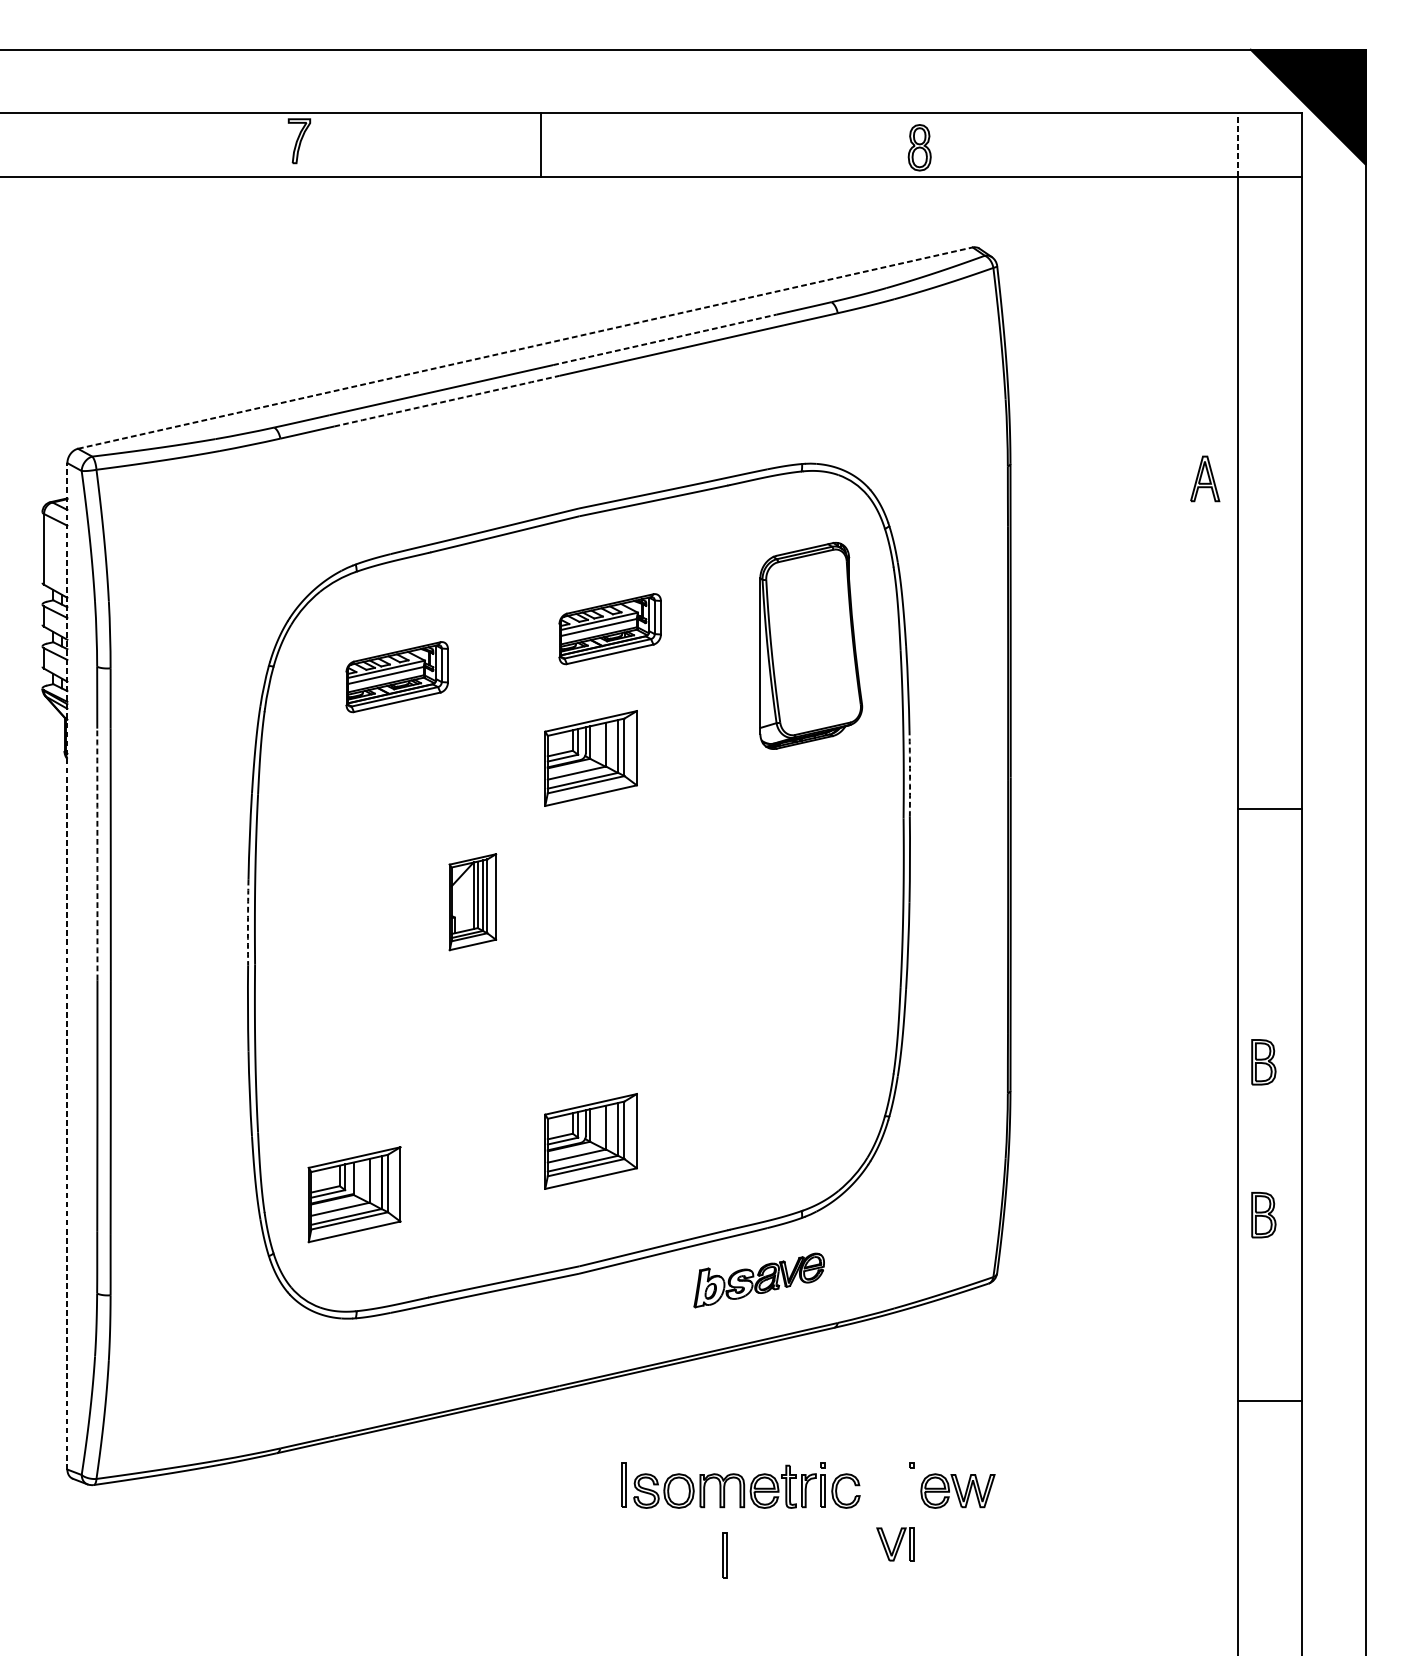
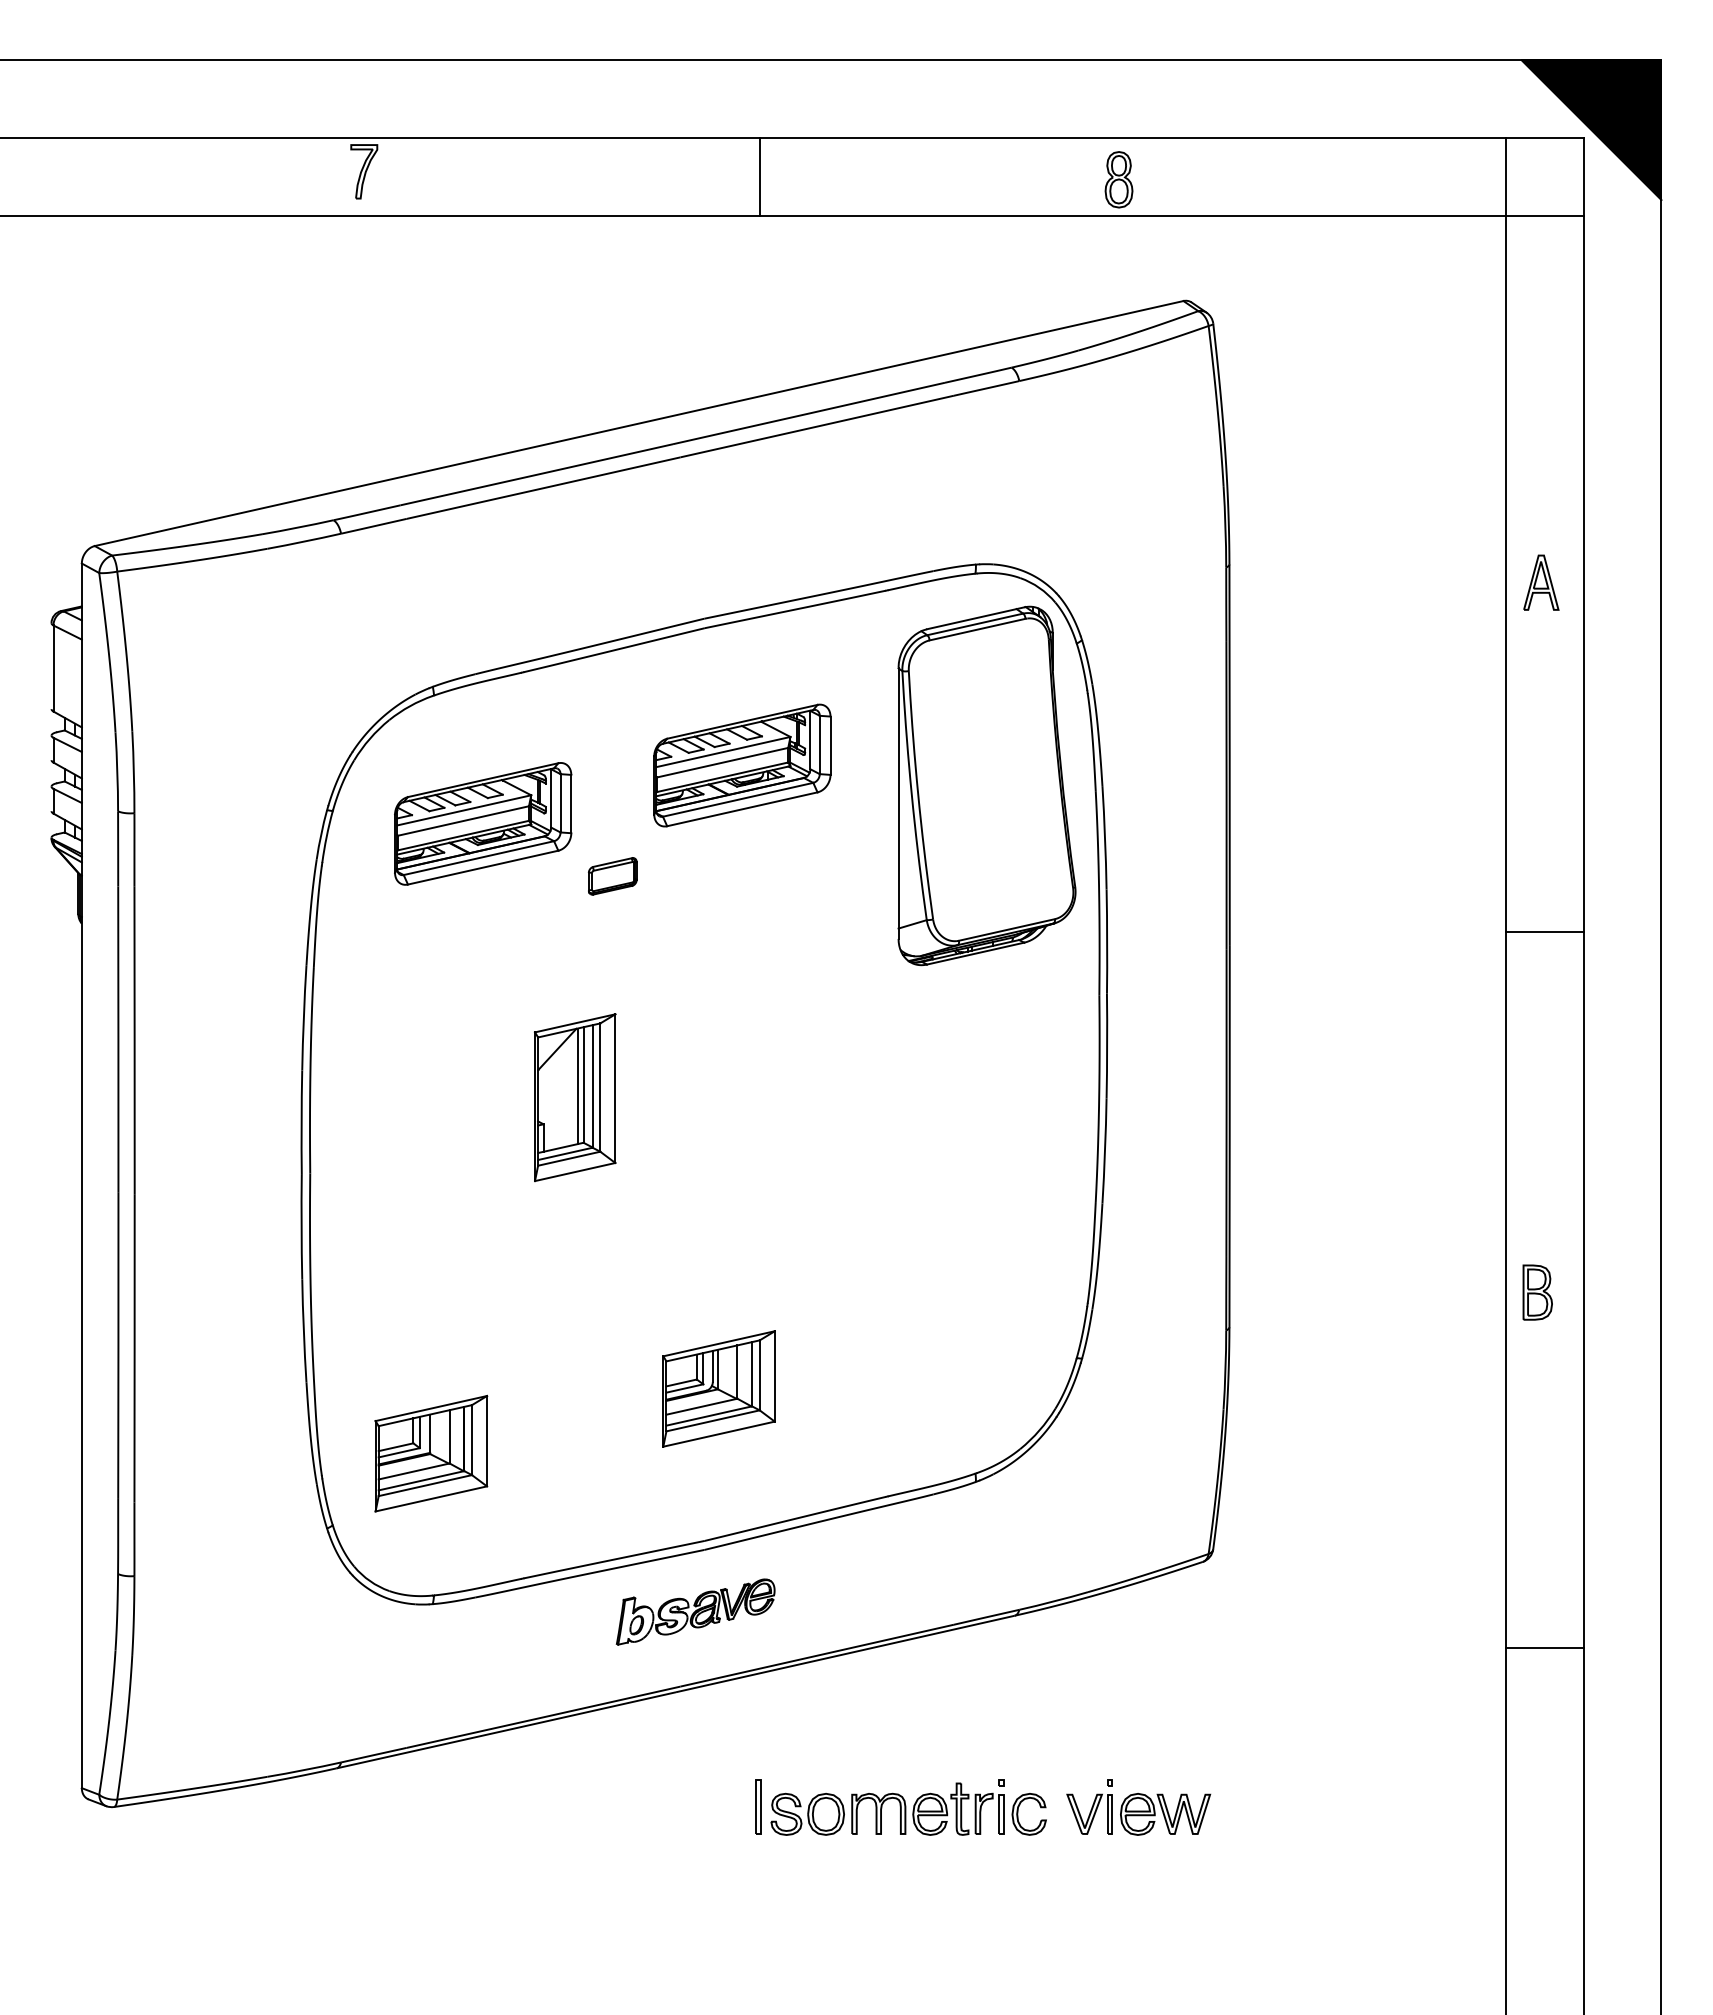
line: (541, 145) -> (759, 176), moved
line: (1238, 145) -> (1506, 176), dashed -> solid
arc: (665, 339) -> (809, 413), dashed -> solid
line: (525, 348) -> (639, 423), dashed -> solid
arc: (446, 401) -> (543, 488), dashed -> solid
part: (1205, 478) -> (1541, 582), moved
part: (610, 629) -> (742, 765), size x1.43
part: (810, 645) -> (986, 785), size x1.43
part: (397, 676) -> (483, 823), size x1.43
part: (503, 720) -> (612, 876), added
part: (590, 758) -> (718, 922), removed
arc: (910, 773) -> (1107, 941), dashed -> solid
line: (1269, 808) -> (1544, 931), moved
arc: (97, 854) -> (118, 1039), dashed -> solid
part: (473, 901) -> (575, 1097), size x1.43
arc: (247, 922) -> (301, 1122), dashed -> solid
line: (67, 966) -> (81, 1175), dashed -> solid
part: (1263, 1215) -> (1537, 1478), removed
part: (759, 1279) -> (695, 1611), moved
line: (1269, 1400) -> (1544, 1648), moved
part: (895, 1543) -> (1089, 1813), moved
part: (724, 1555) -> (881, 1892), removed

